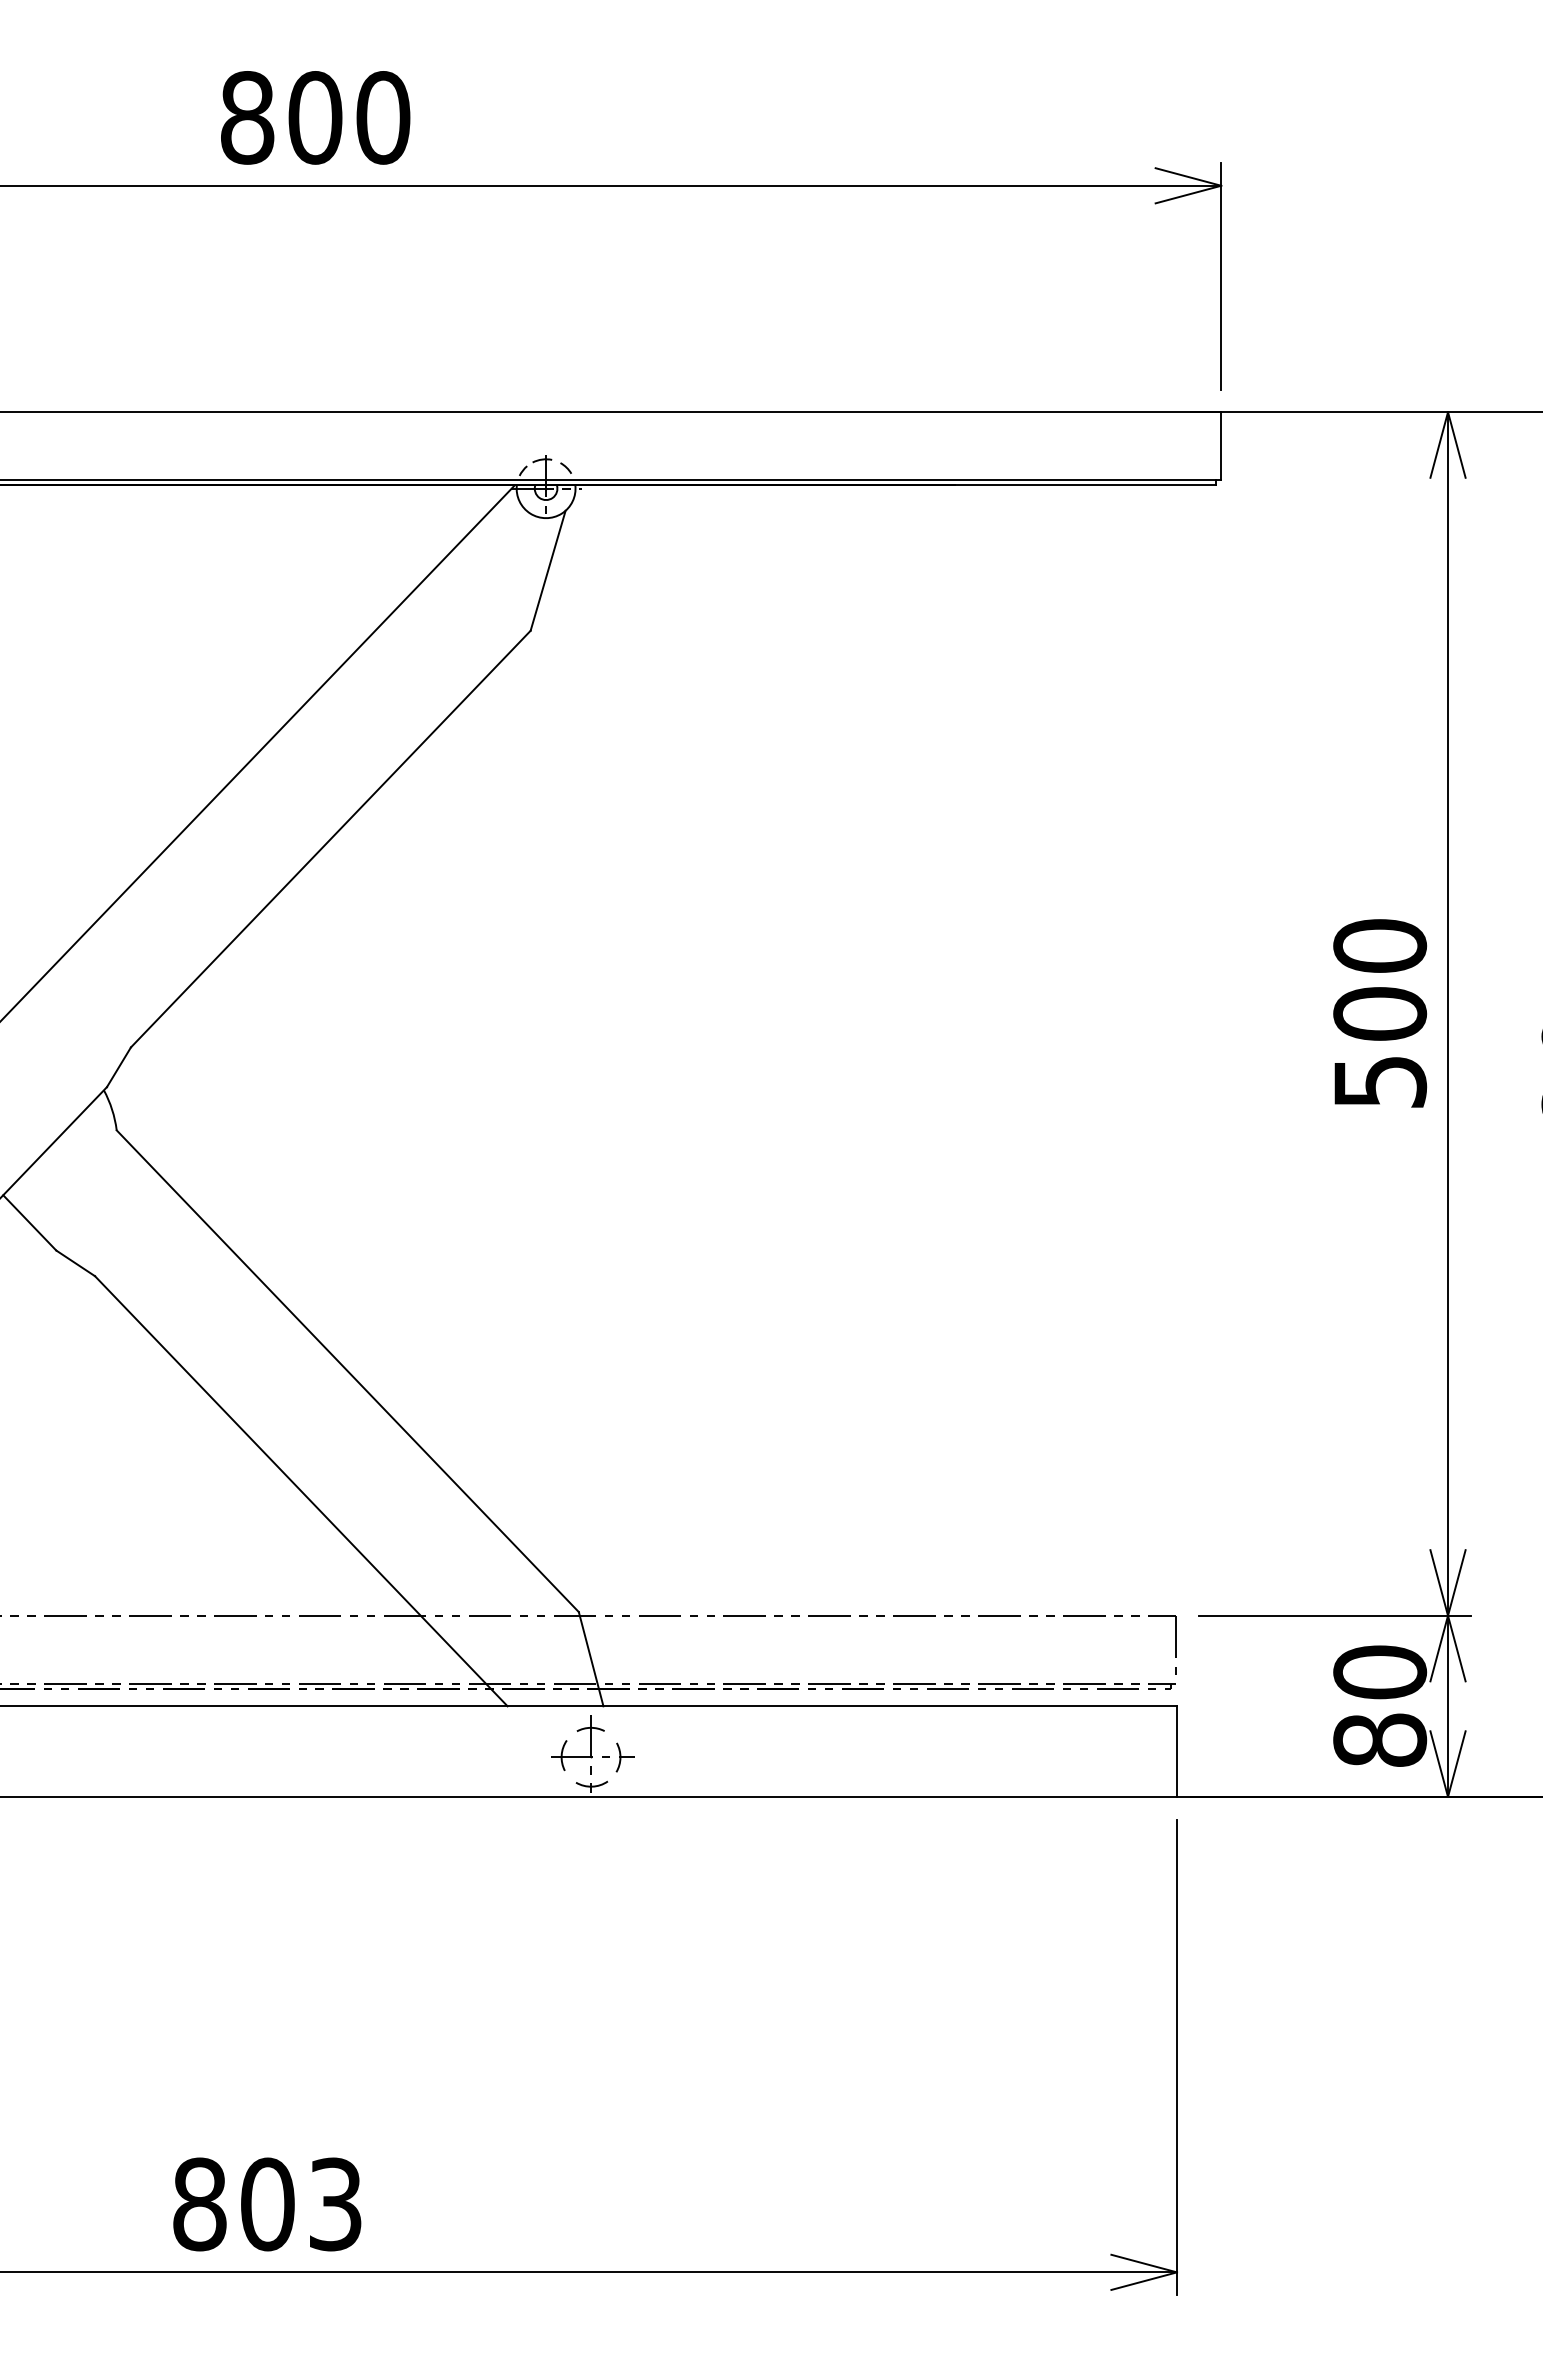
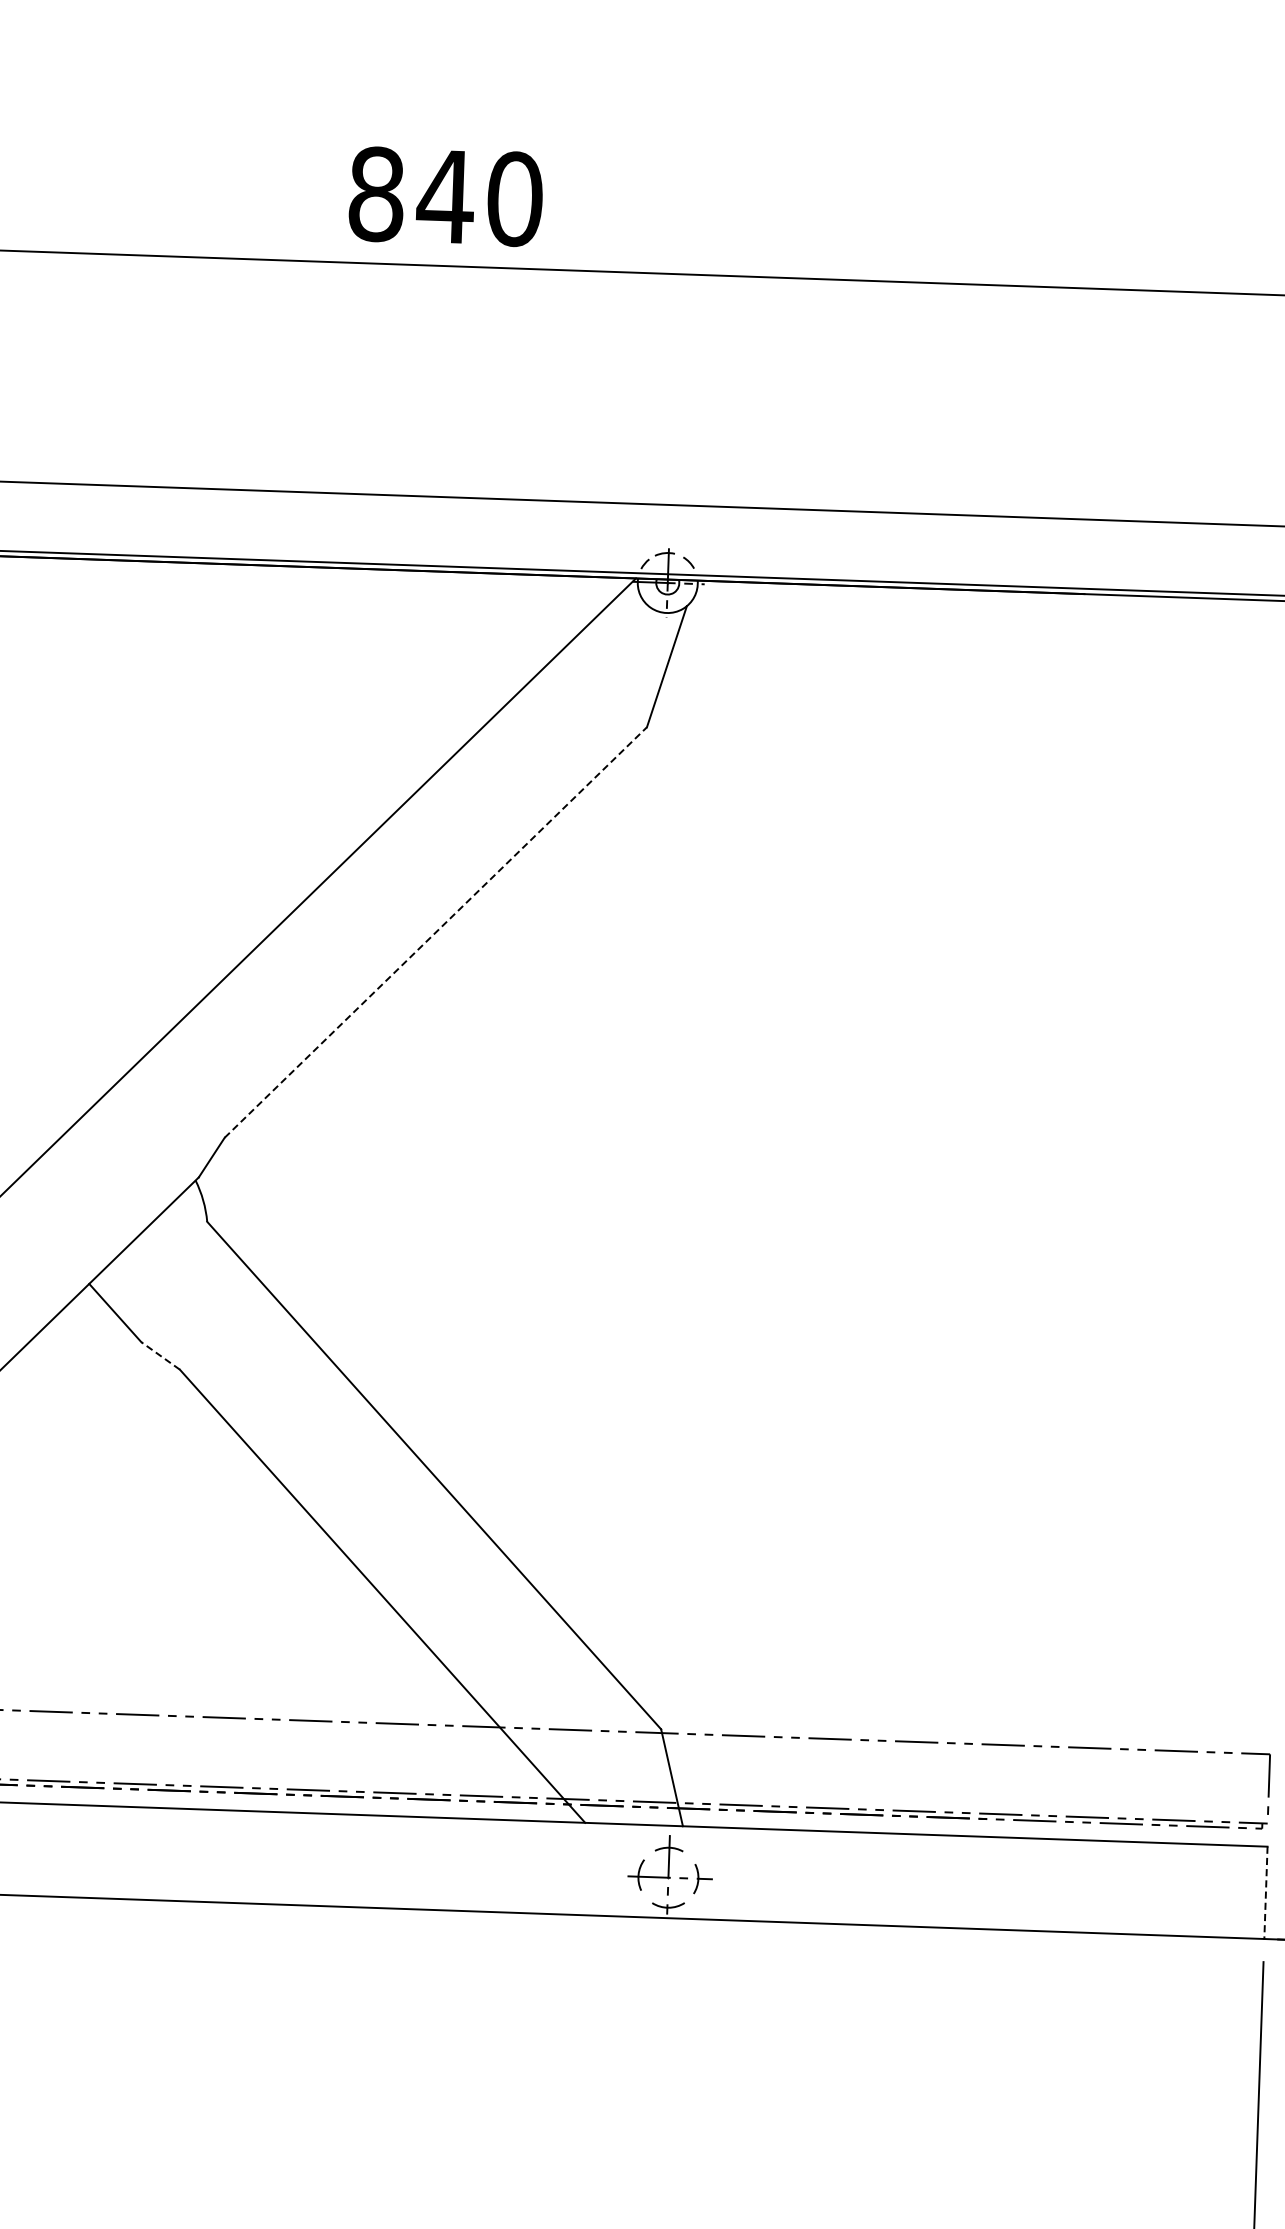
text: (314, 117) -> (444, 196), 800 -> 840
line: (330, 839) -> (435, 932), solid -> dashed
line: (75, 1263) -> (160, 1356), solid -> dashed
line: (1177, 1752) -> (1266, 1893), solid -> dashed

